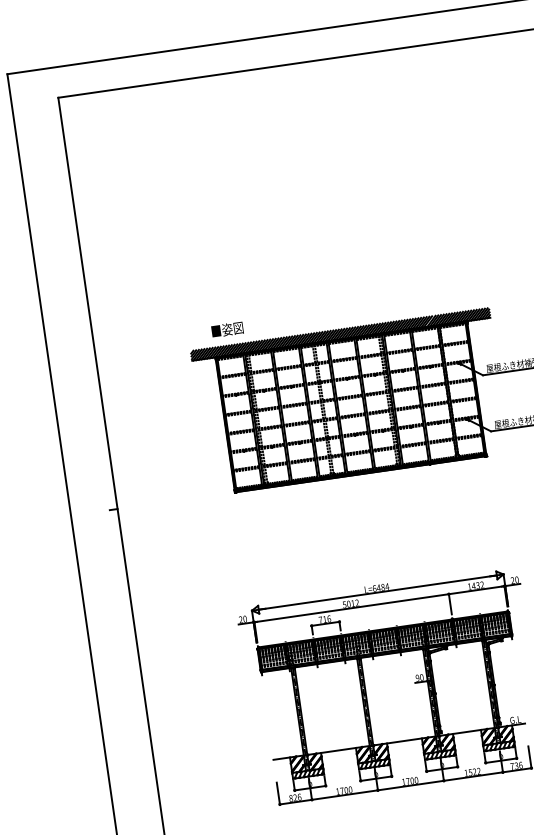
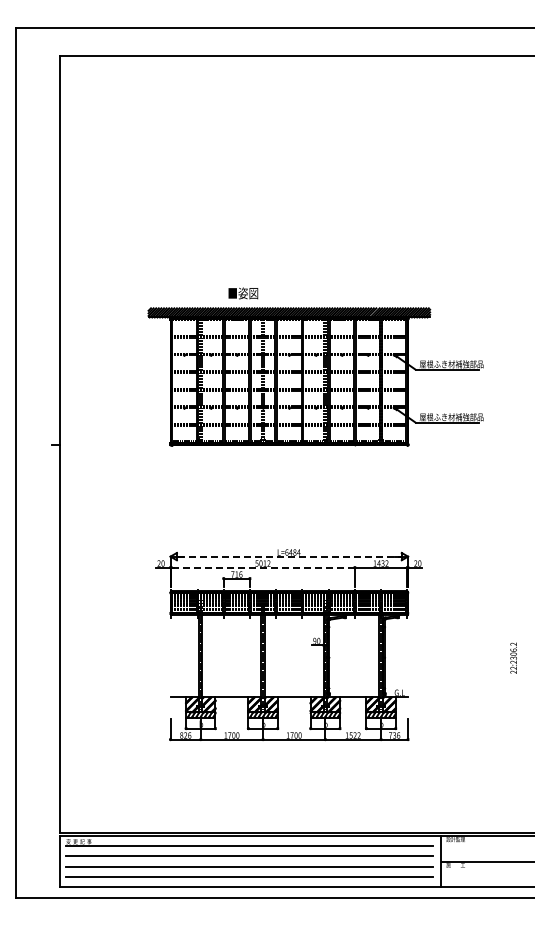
text: (227, 329) -> (243, 293), moved
line: (377, 592) -> (289, 556), solid -> dashed
line: (352, 608) -> (263, 567), solid -> dashed

